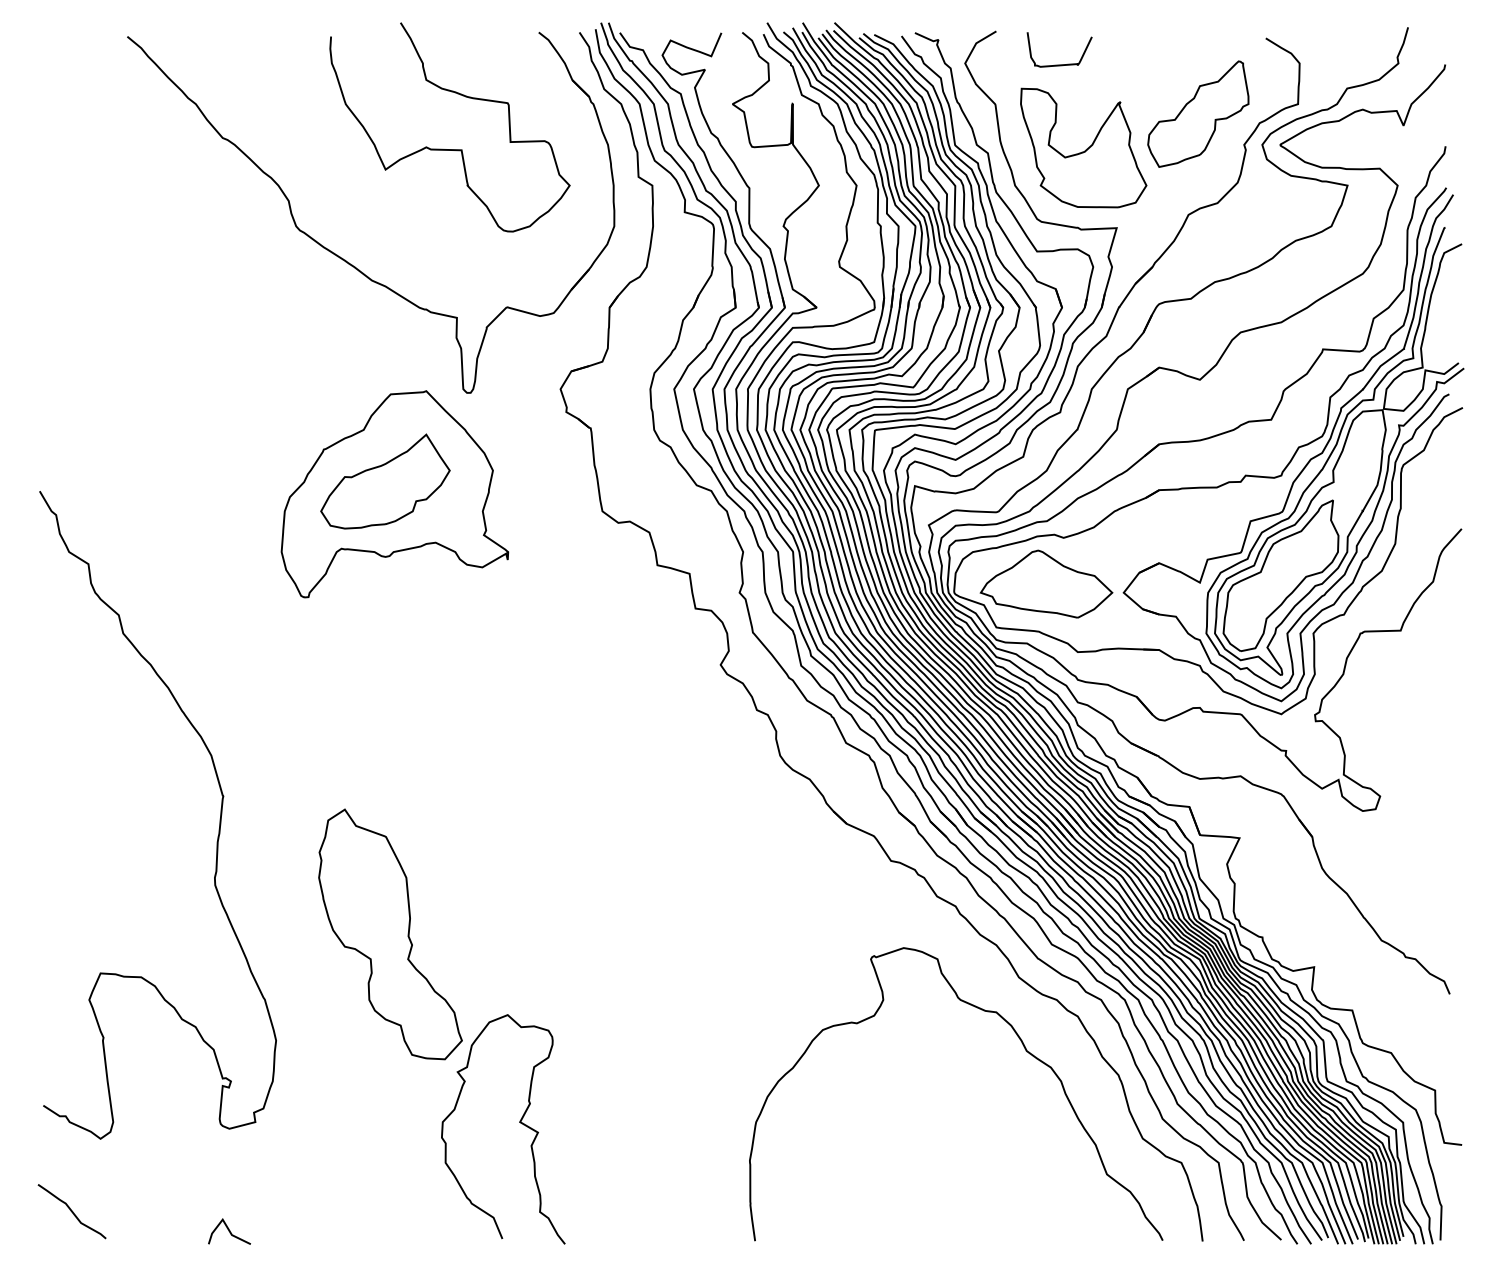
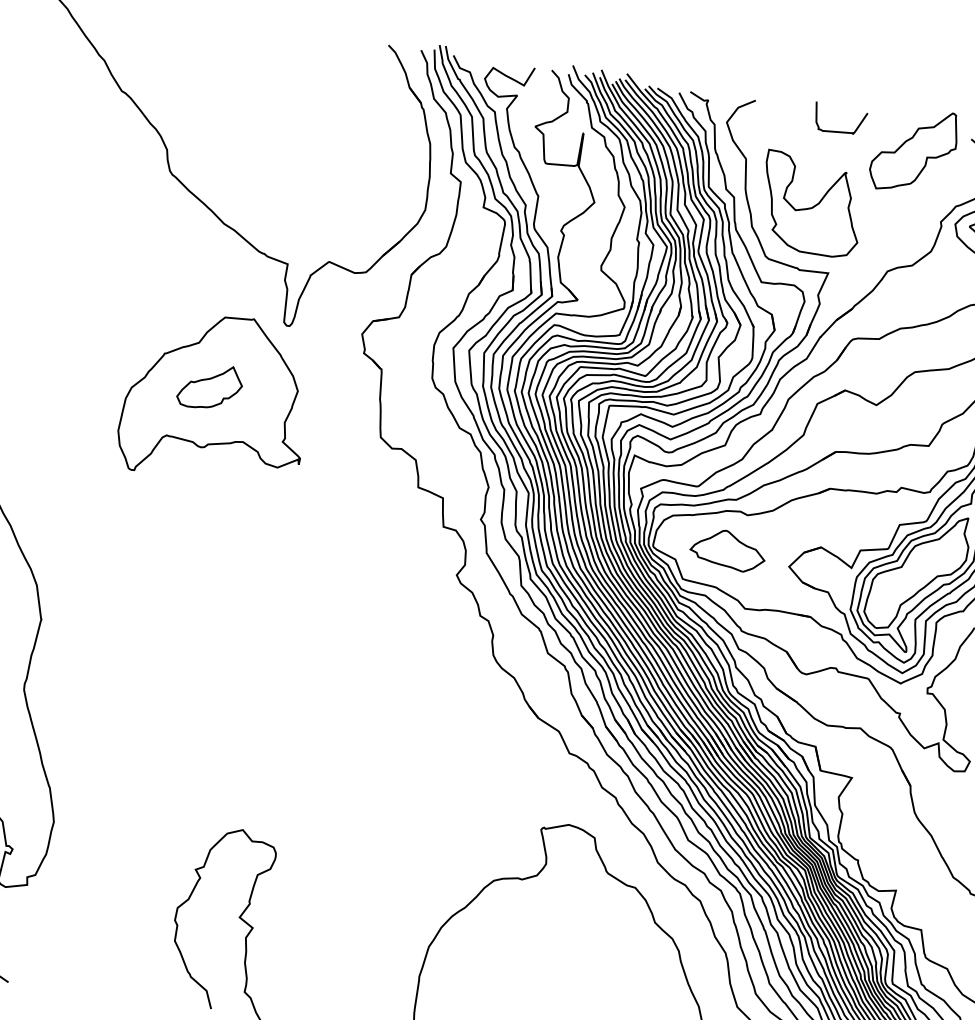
curve: (1059, 64) -> (838, 131), moved
part: (1198, 113) -> (914, 150), moved
curve: (449, 149) -> (302, 128), removed
part: (385, 481) -> (210, 386), size x0.6
part: (1046, 583) -> (728, 549), size x0.7
part: (390, 934) -> (158, 750), removed

